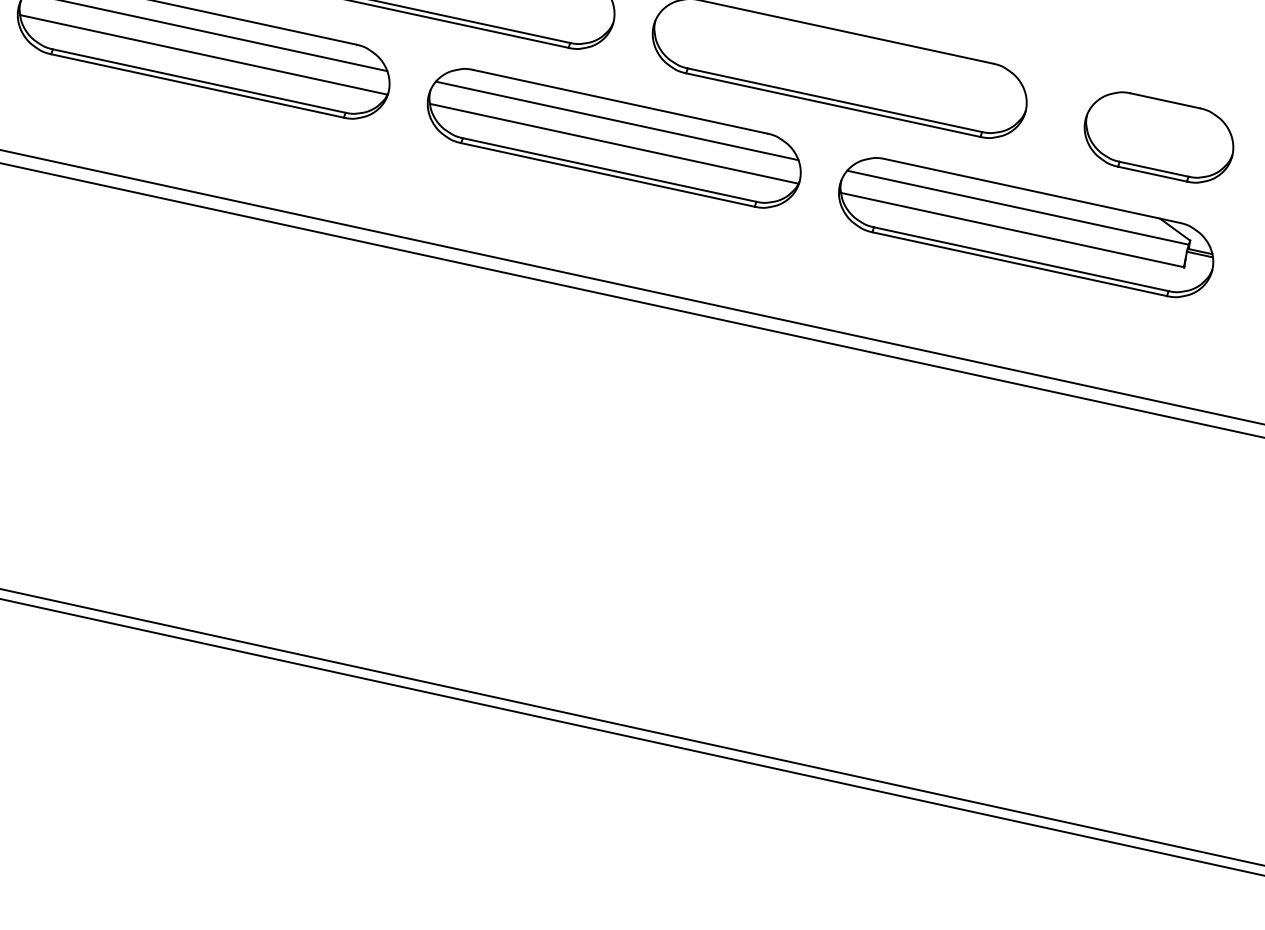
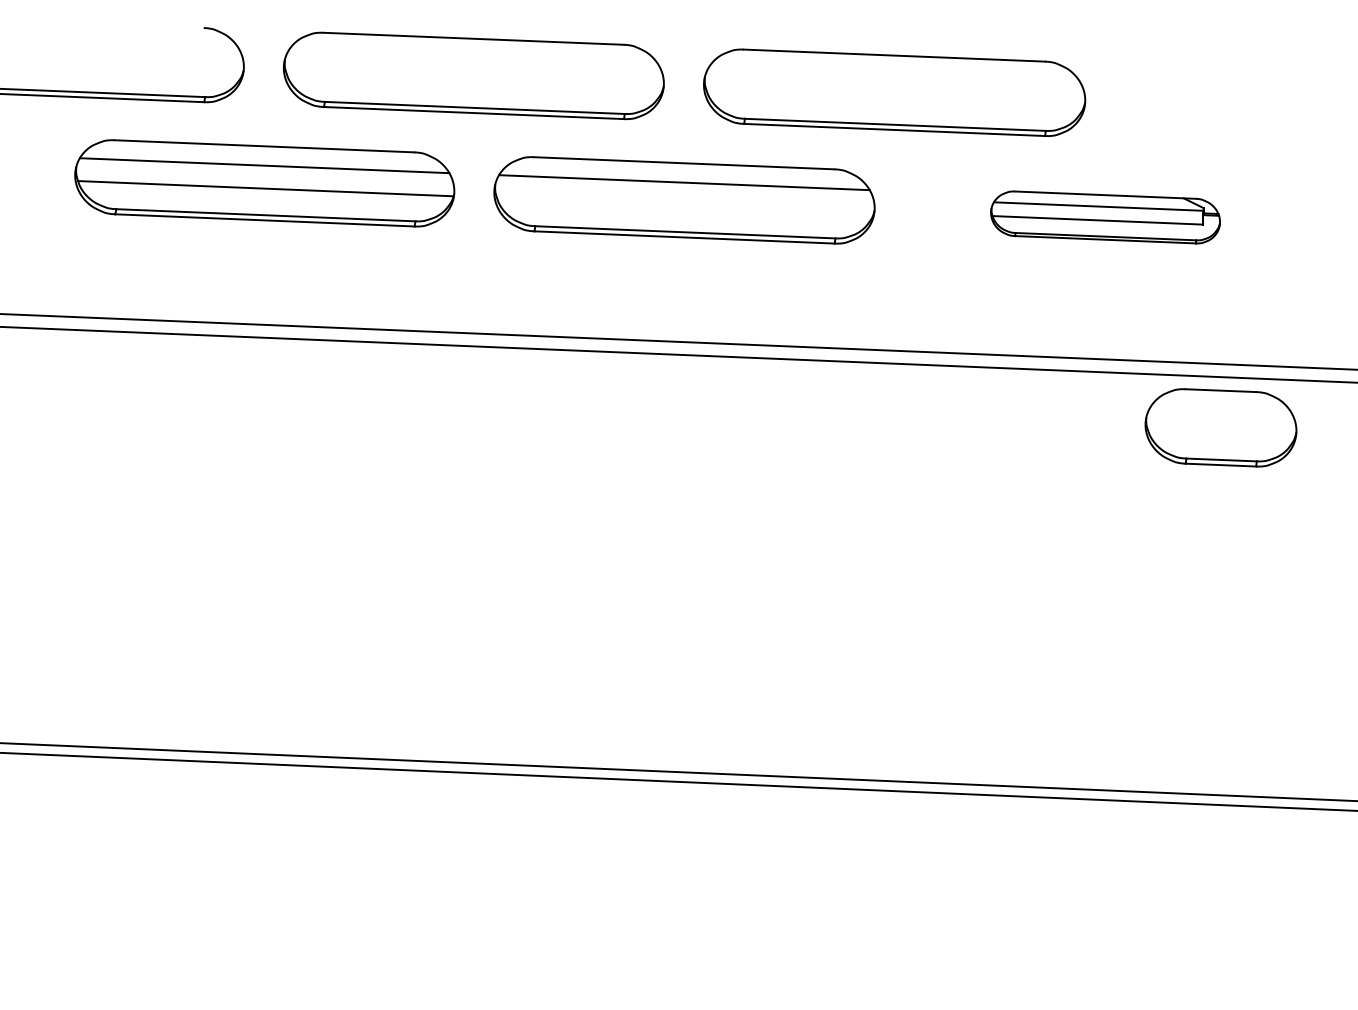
part: (1158, 137) -> (1220, 427), moved
line: (613, 143) -> (684, 205), removed
part: (1026, 227) -> (1105, 217), size x0.6

